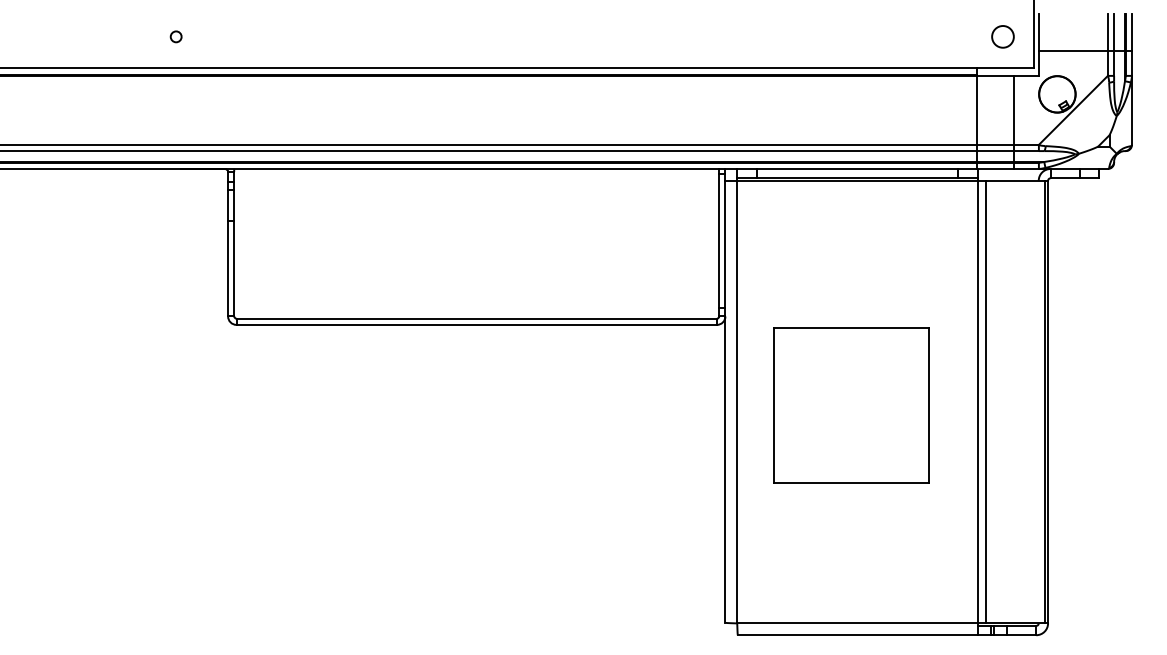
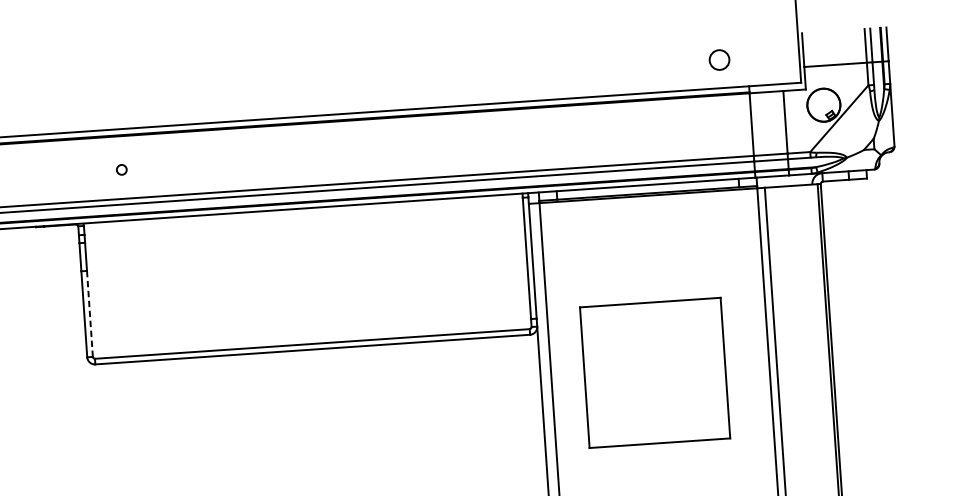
circle: (175, 36) -> (121, 169), moved
circle: (1002, 36) -> (719, 59), moved
line: (234, 268) -> (90, 313), solid -> dashed
part: (851, 405) -> (655, 373), moved

